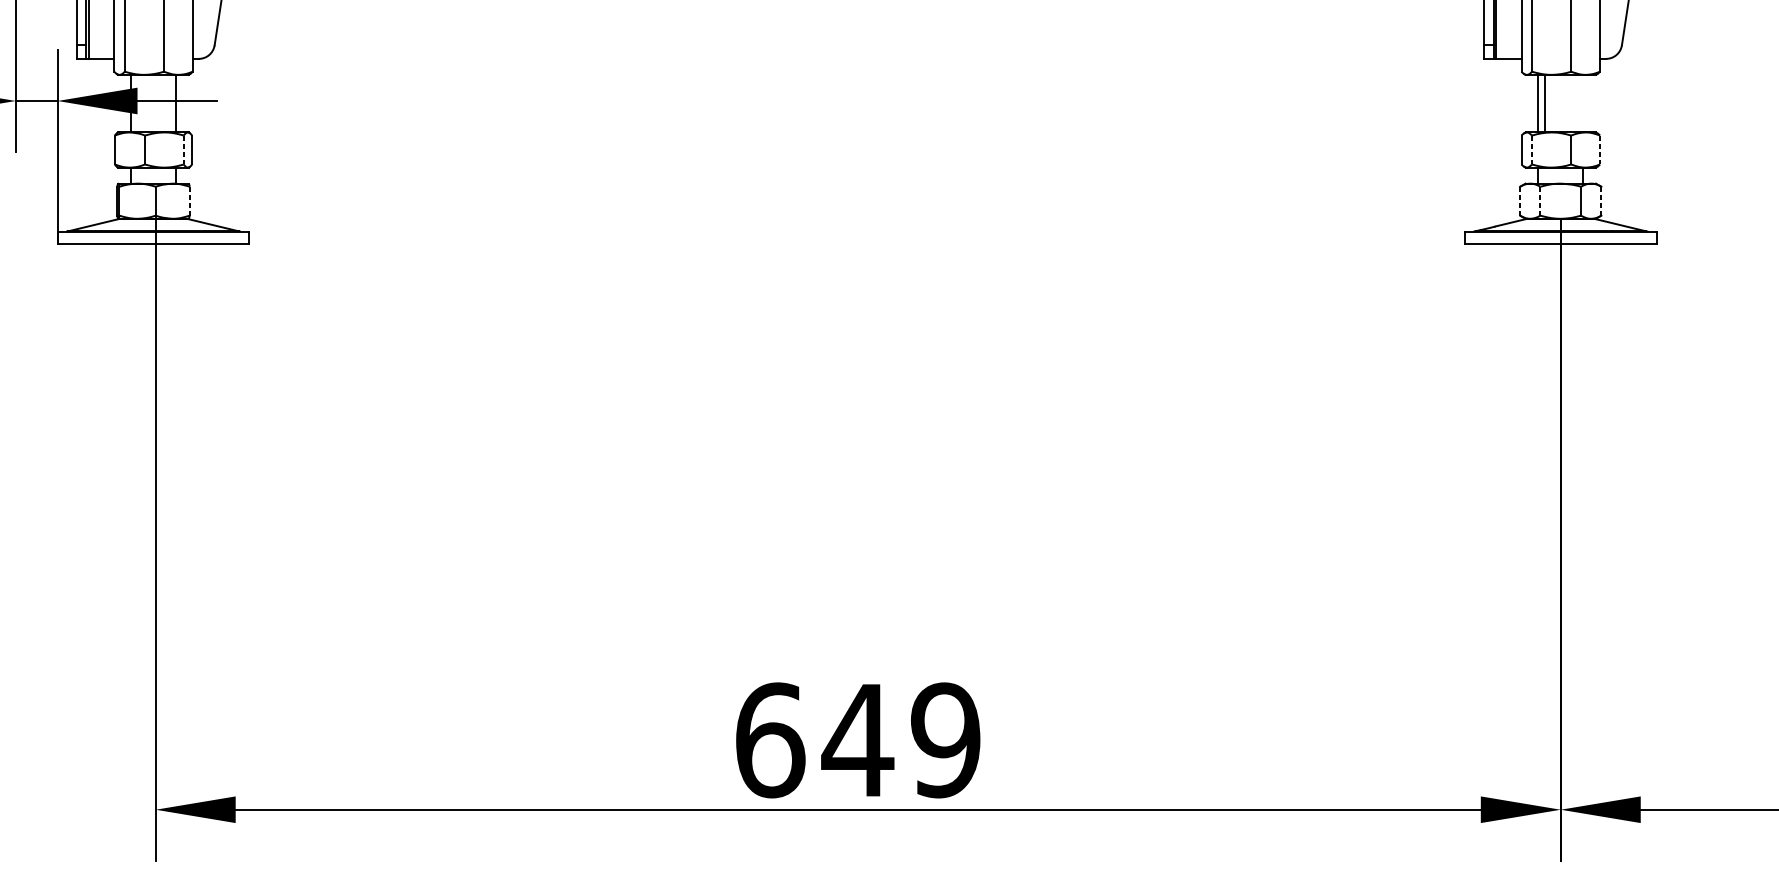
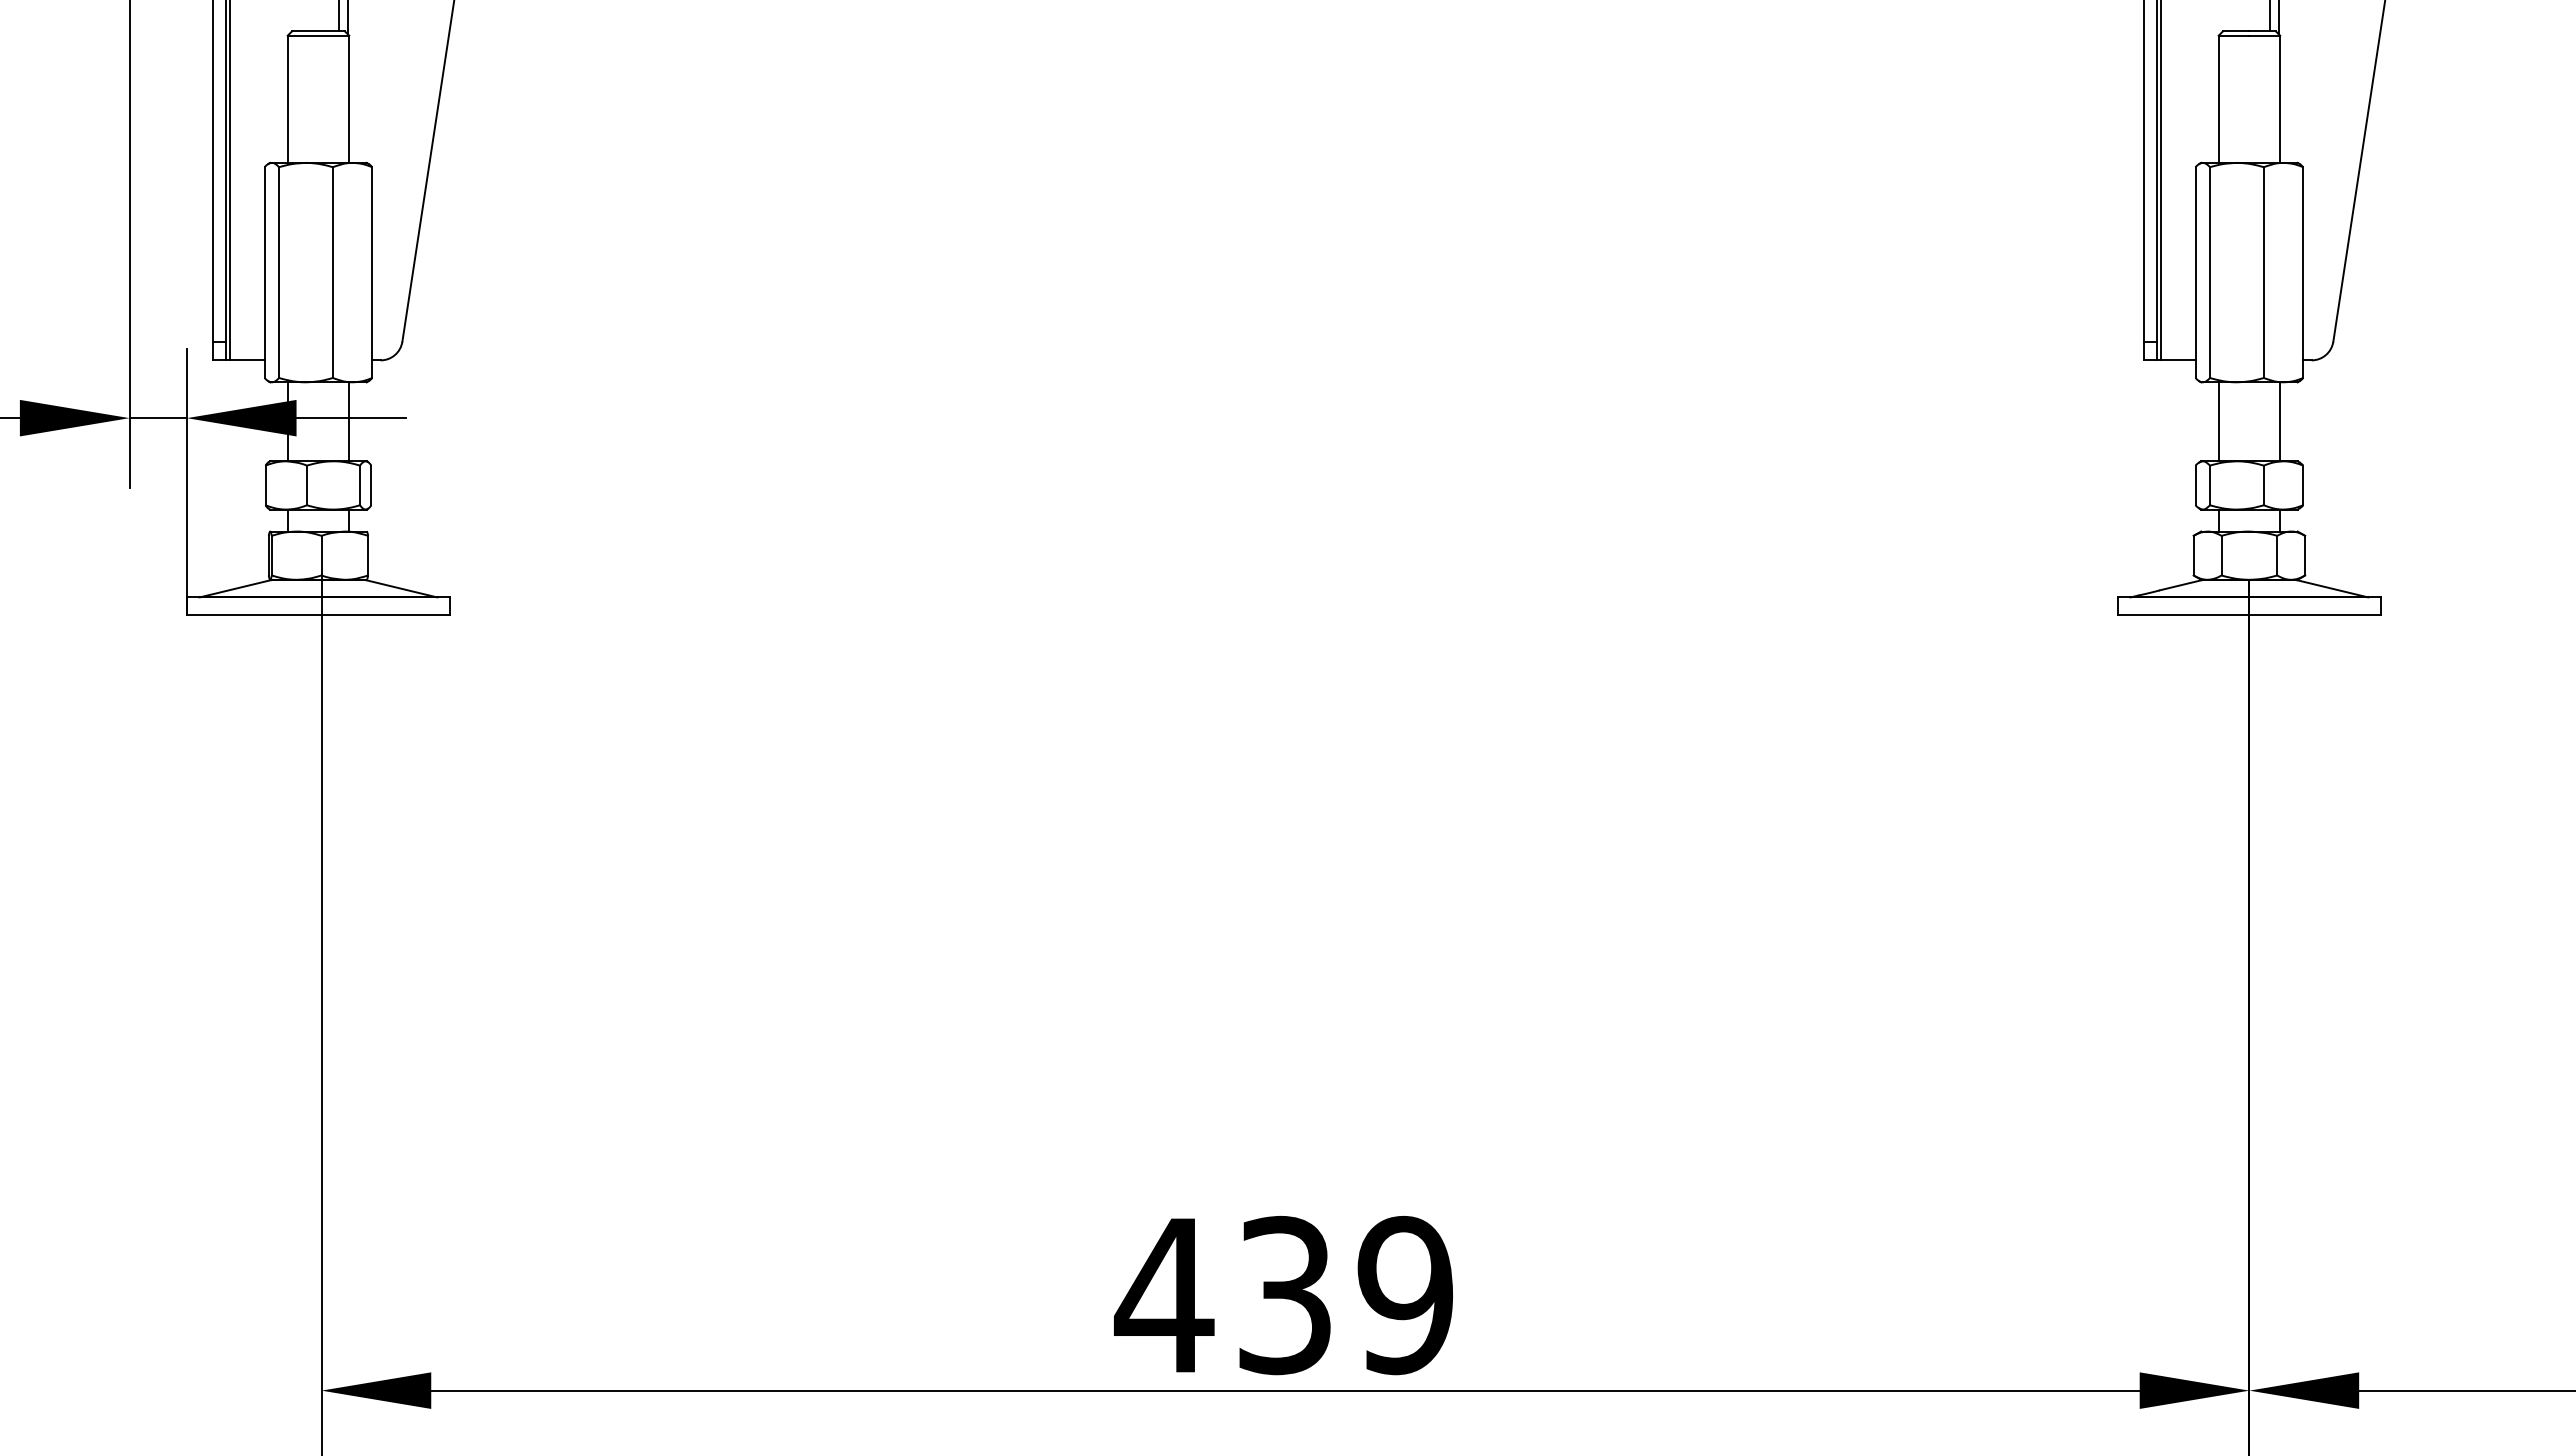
line: (1544, 103) -> (2280, 421), moved
line: (184, 150) -> (360, 485), dashed -> solid
line: (1531, 150) -> (2209, 485), dashed -> solid
line: (1600, 150) -> (2303, 485), dashed -> solid
line: (189, 201) -> (368, 555), dashed -> solid
line: (1520, 201) -> (2193, 555), dashed -> solid
line: (1540, 201) -> (2221, 555), dashed -> solid
line: (1601, 201) -> (2305, 555), dashed -> solid
text: (813, 740) -> (1224, 1295), 649 -> 439

